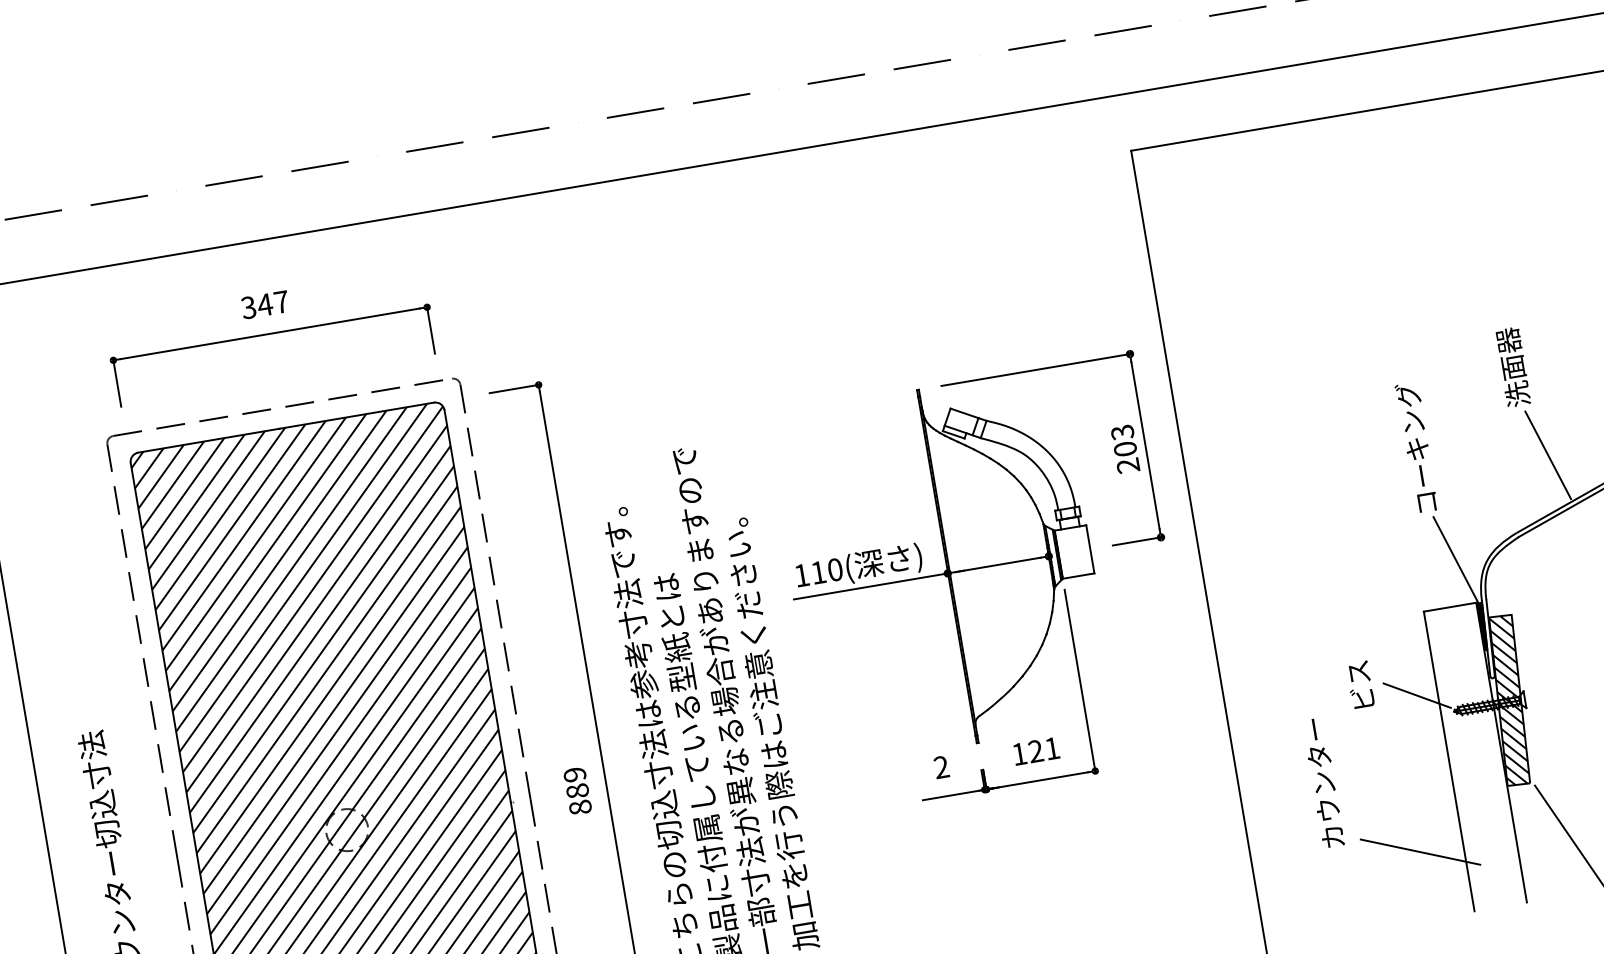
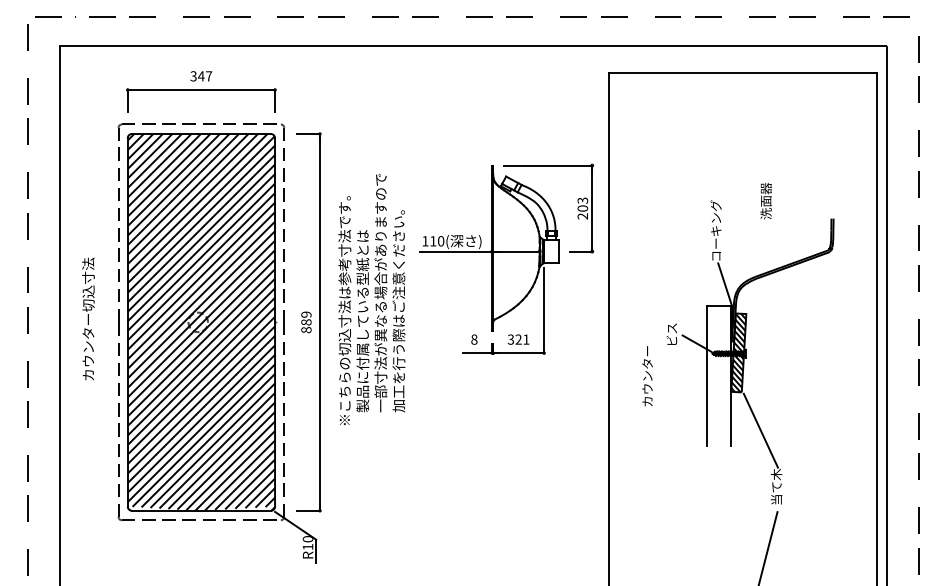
line: (1548, 454) -> (775, 243), removed
text: (1018, 754) -> (510, 339), 121 -> 321
text: (941, 767) -> (474, 339), 2 -> 8
line: (1420, 850) -> (686, 414), removed

